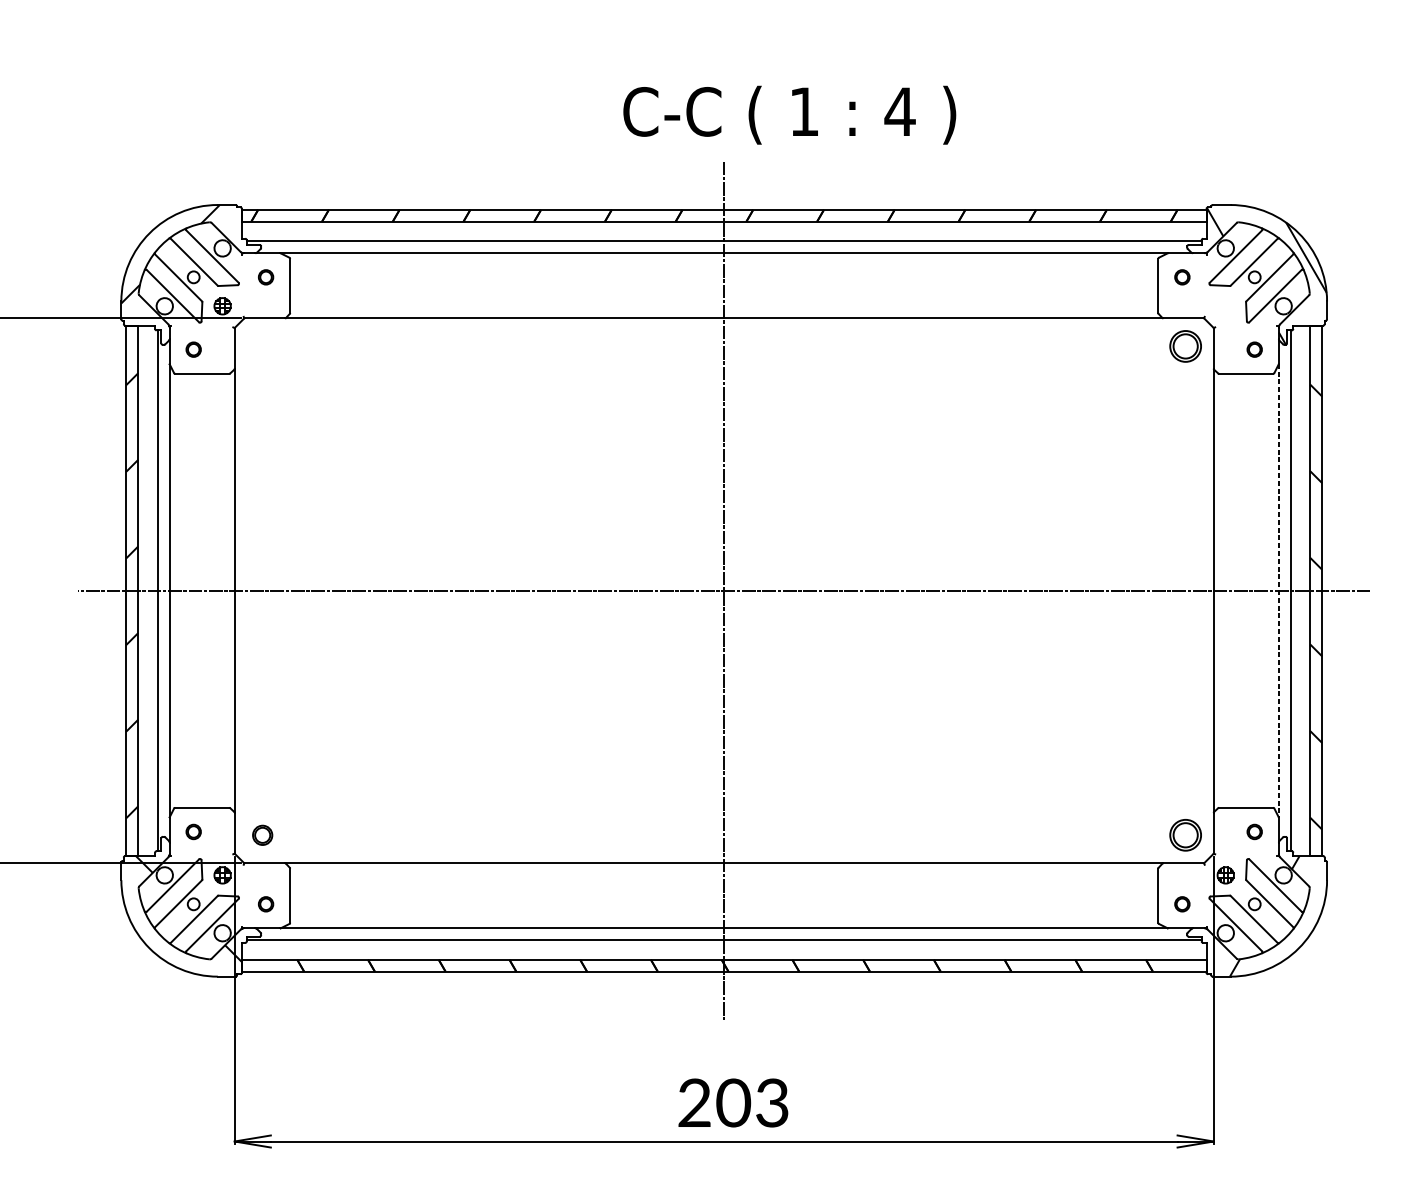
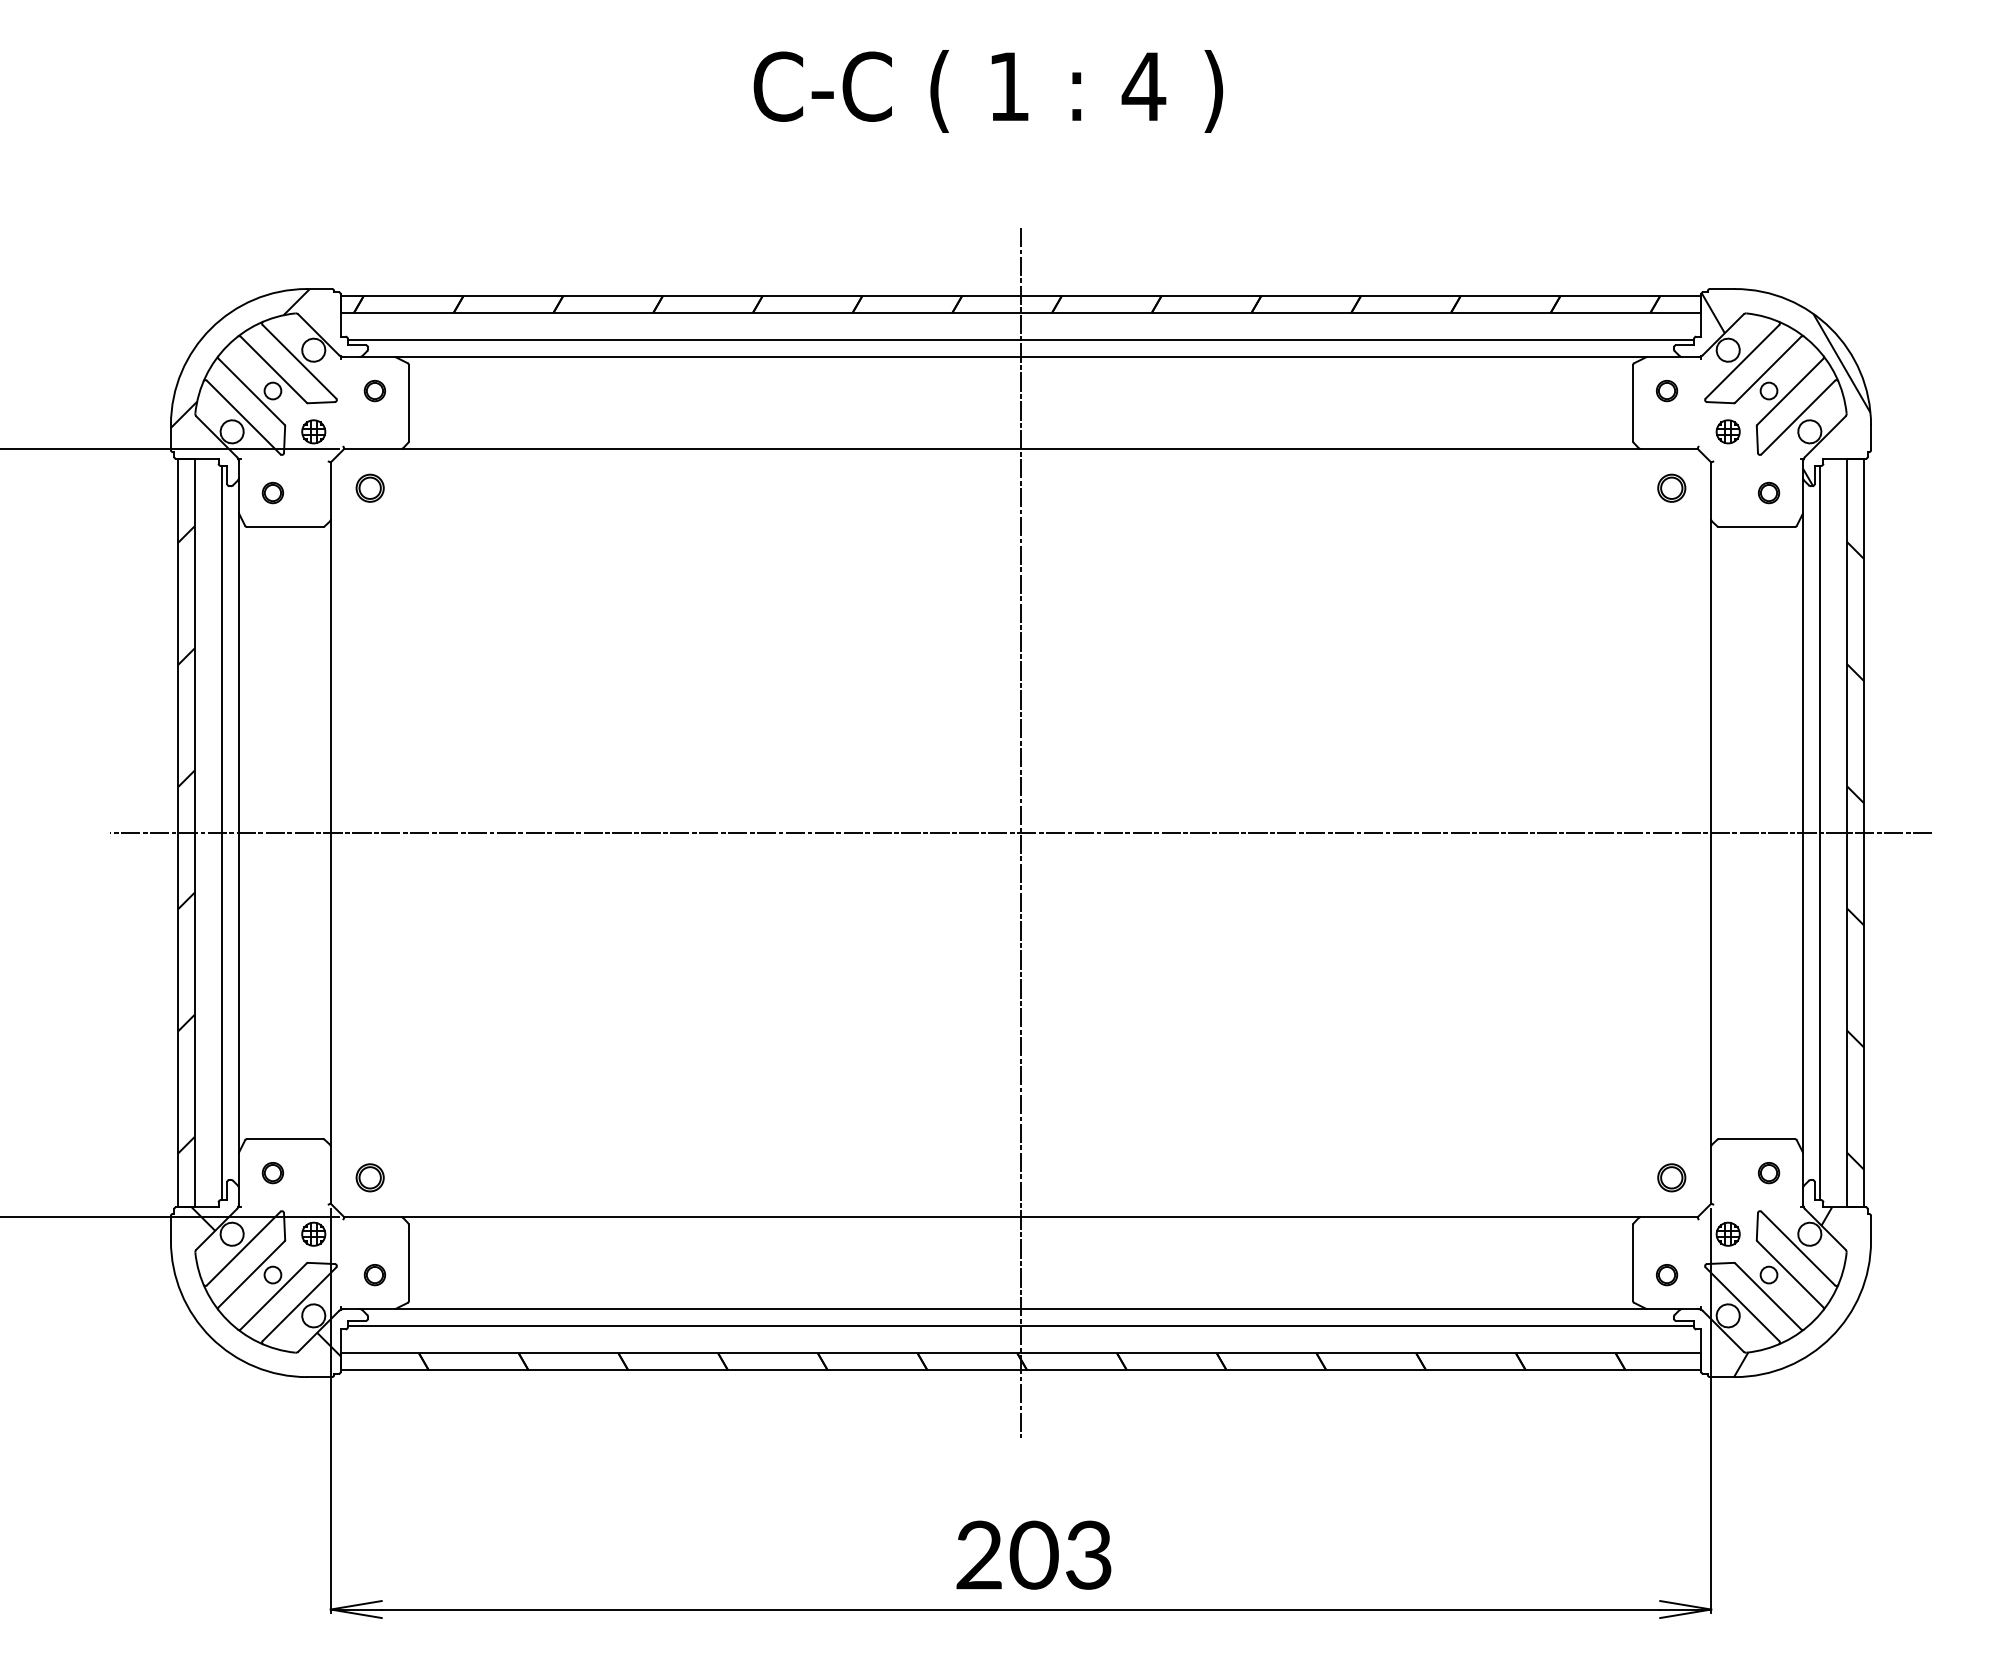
text: (789, 115) -> (988, 91), moved
part: (1225, 306) -> (1727, 431), added
part: (262, 345) -> (369, 487), added
part: (1185, 345) -> (1671, 487), size x0.62
line: (1279, 591) -> (1803, 833), dashed -> solid
part: (1185, 835) -> (1671, 1177), size x0.62

